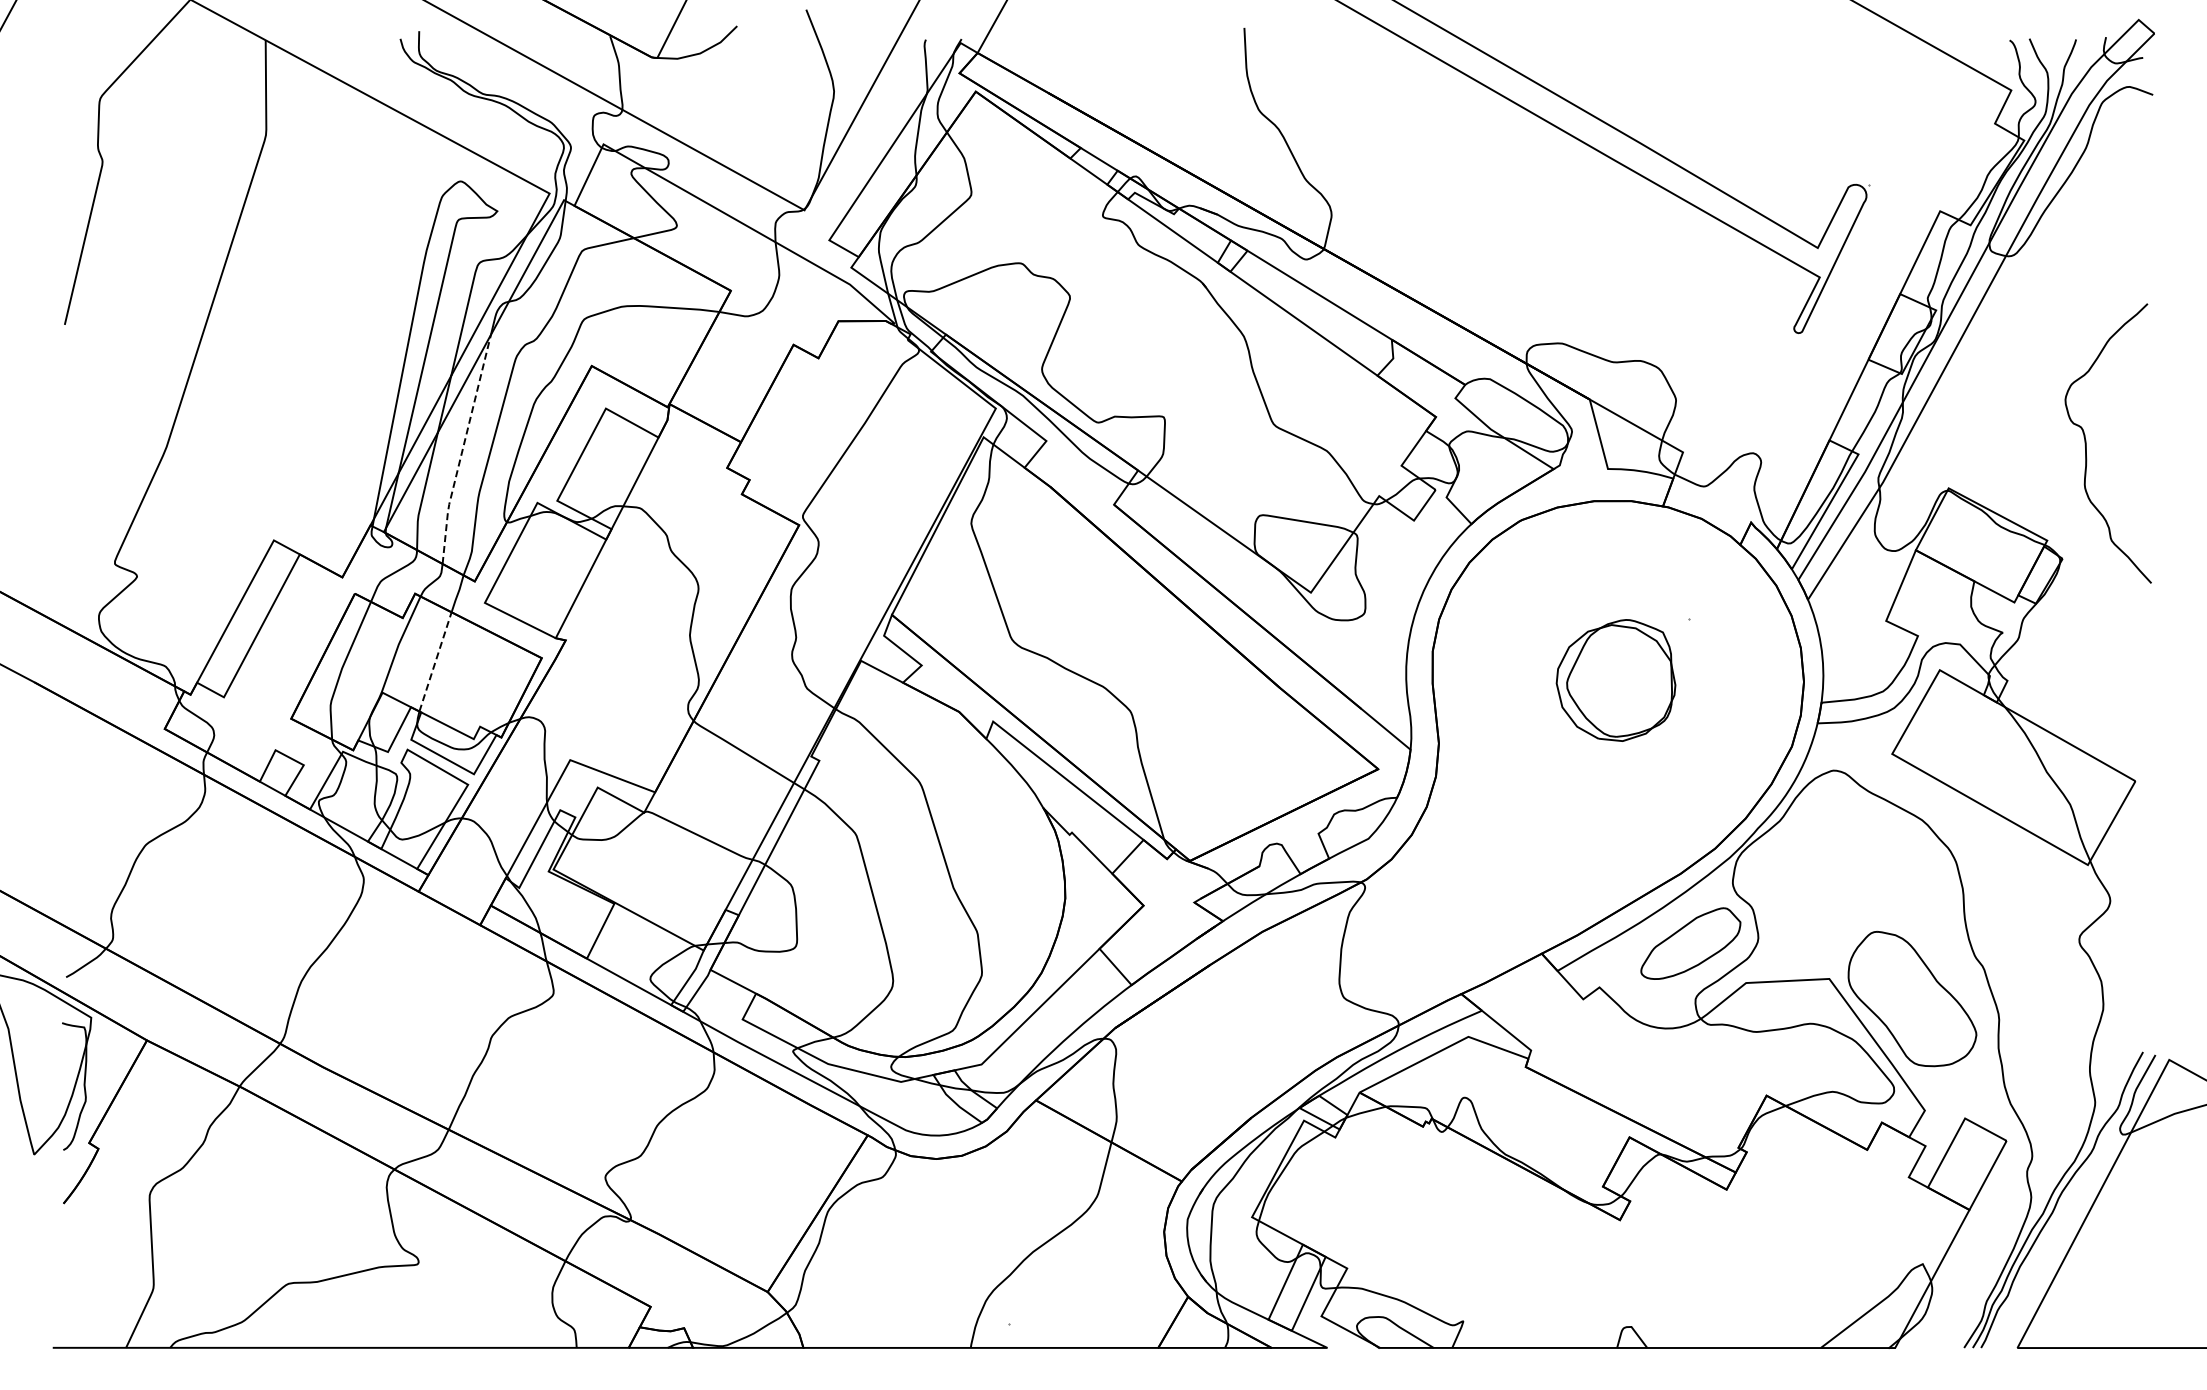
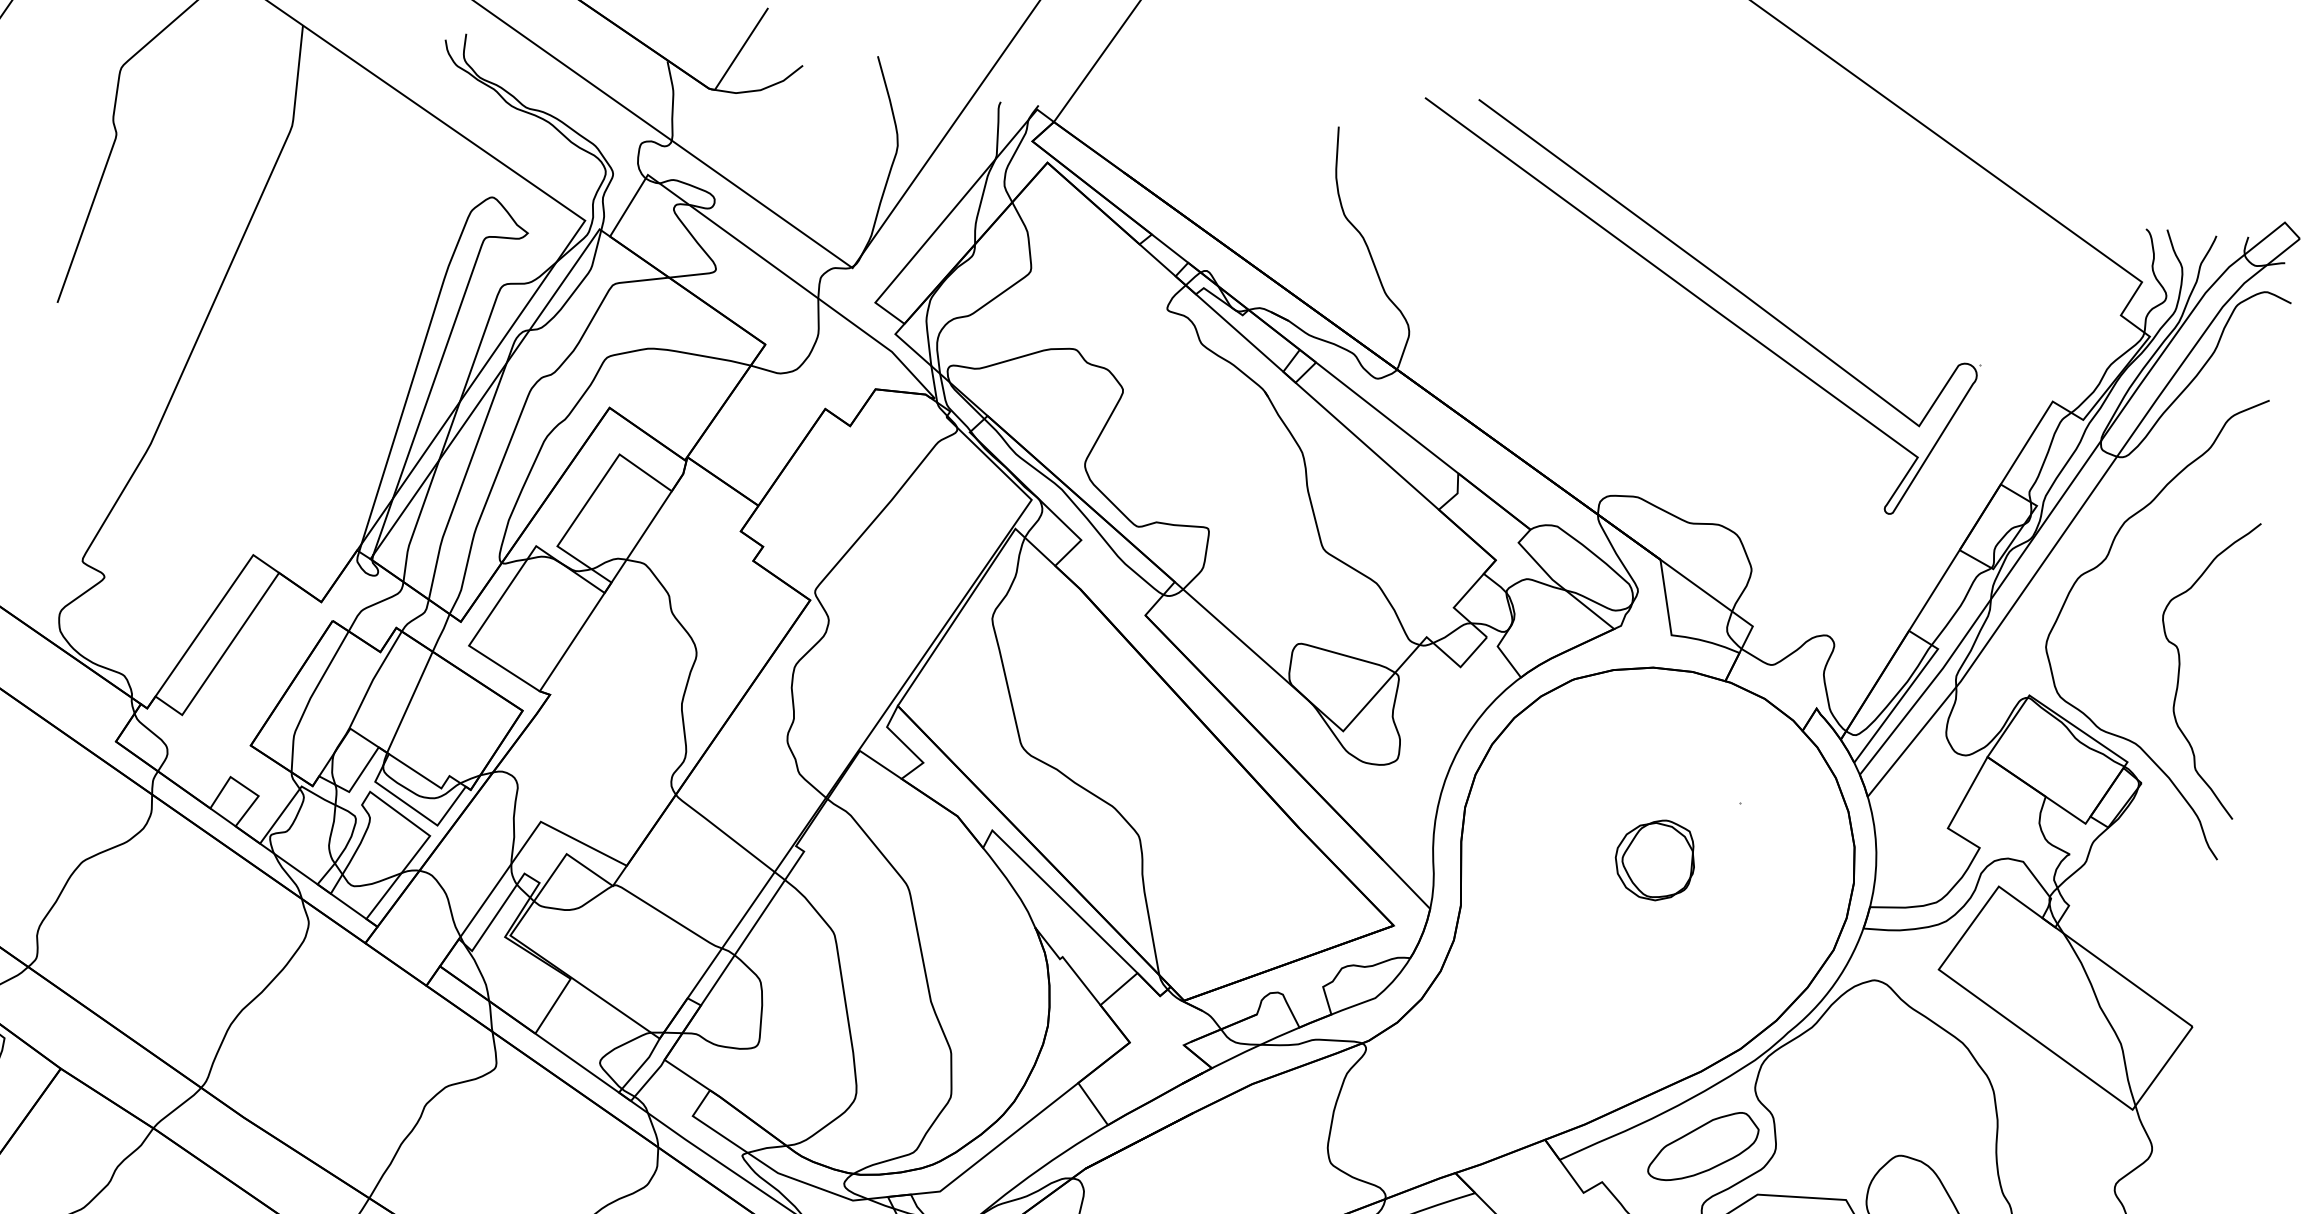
curve: (2003, 357) -> (2102, 563), added
line: (462, 450) -> (463, 482), dashed -> solid
line: (435, 661) -> (409, 701), dashed -> solid
part: (1615, 680) -> (1654, 859), size x0.62

